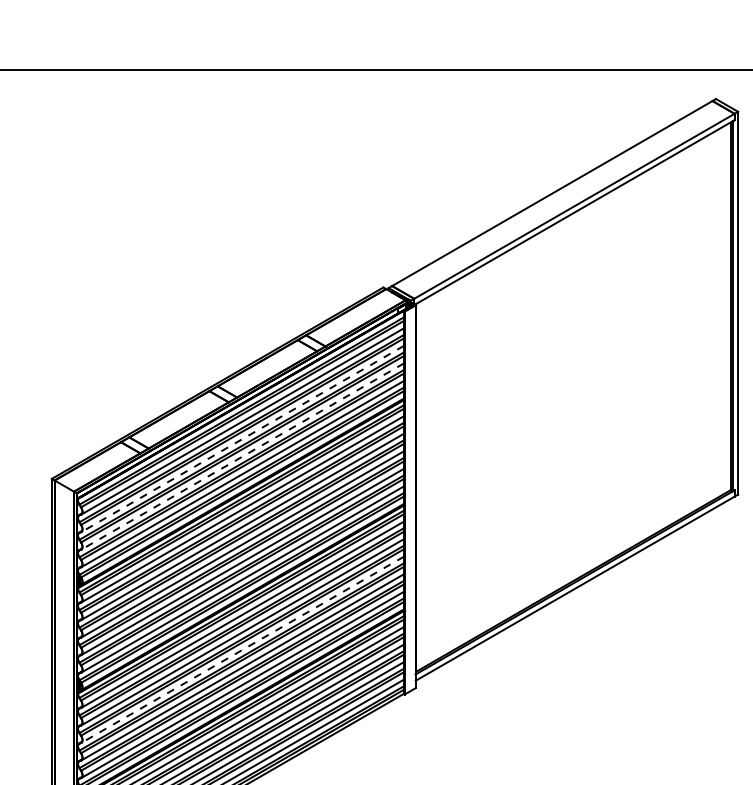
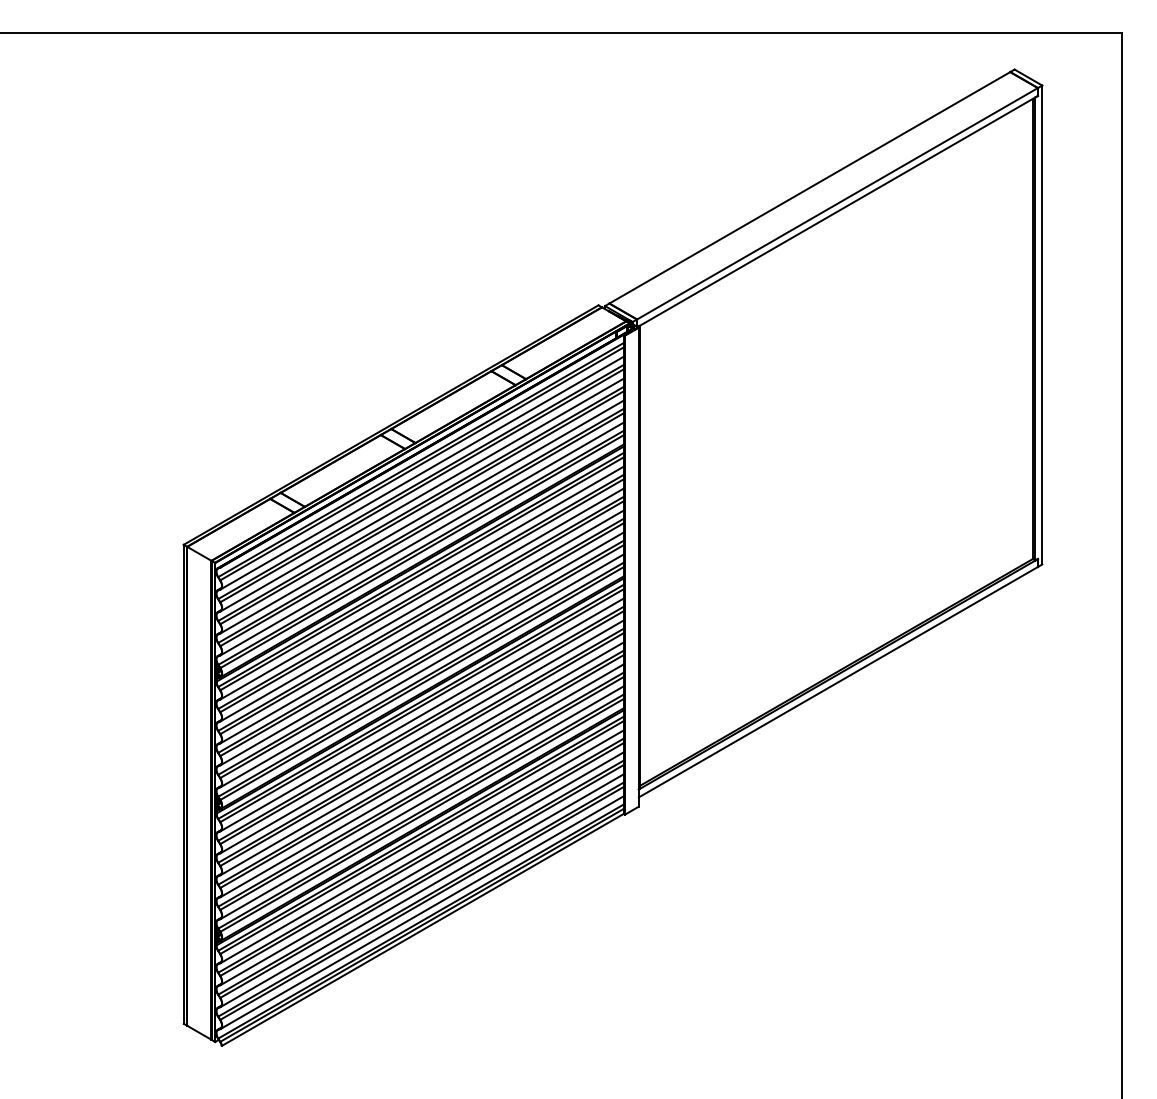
line: (242, 439) -> (422, 495), dashed -> solid
line: (242, 457) -> (422, 517), dashed -> solid
line: (242, 649) -> (422, 758), dashed -> solid

